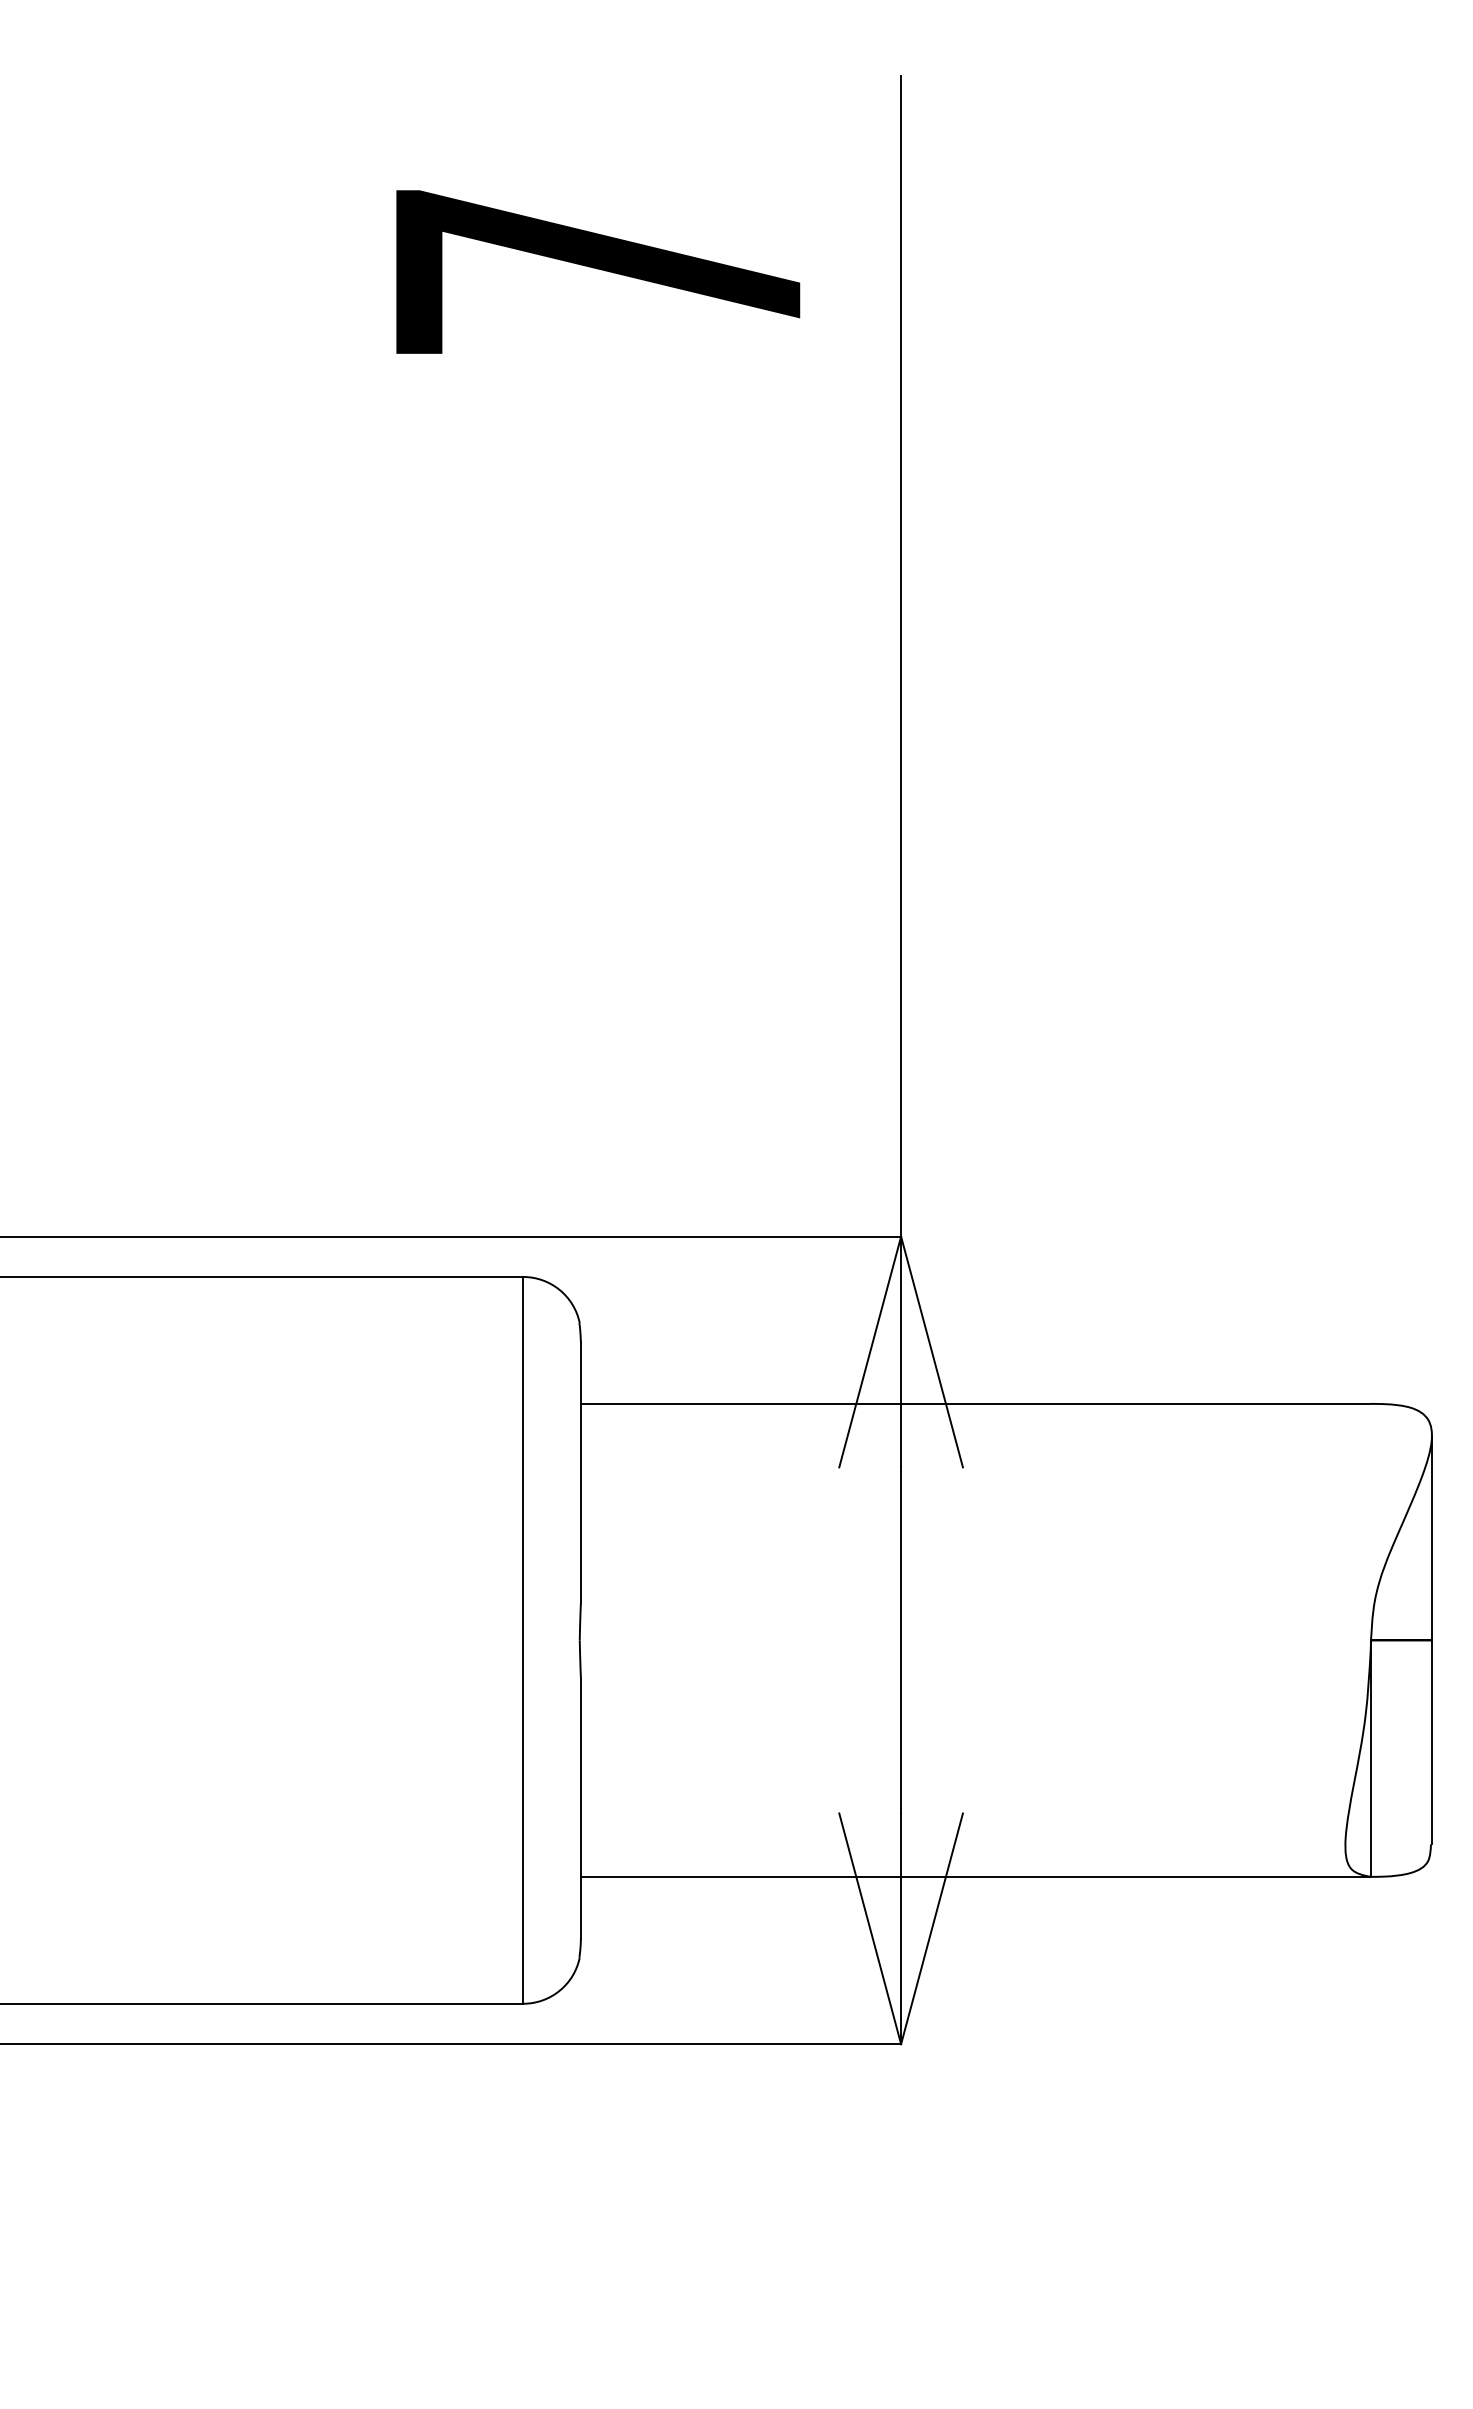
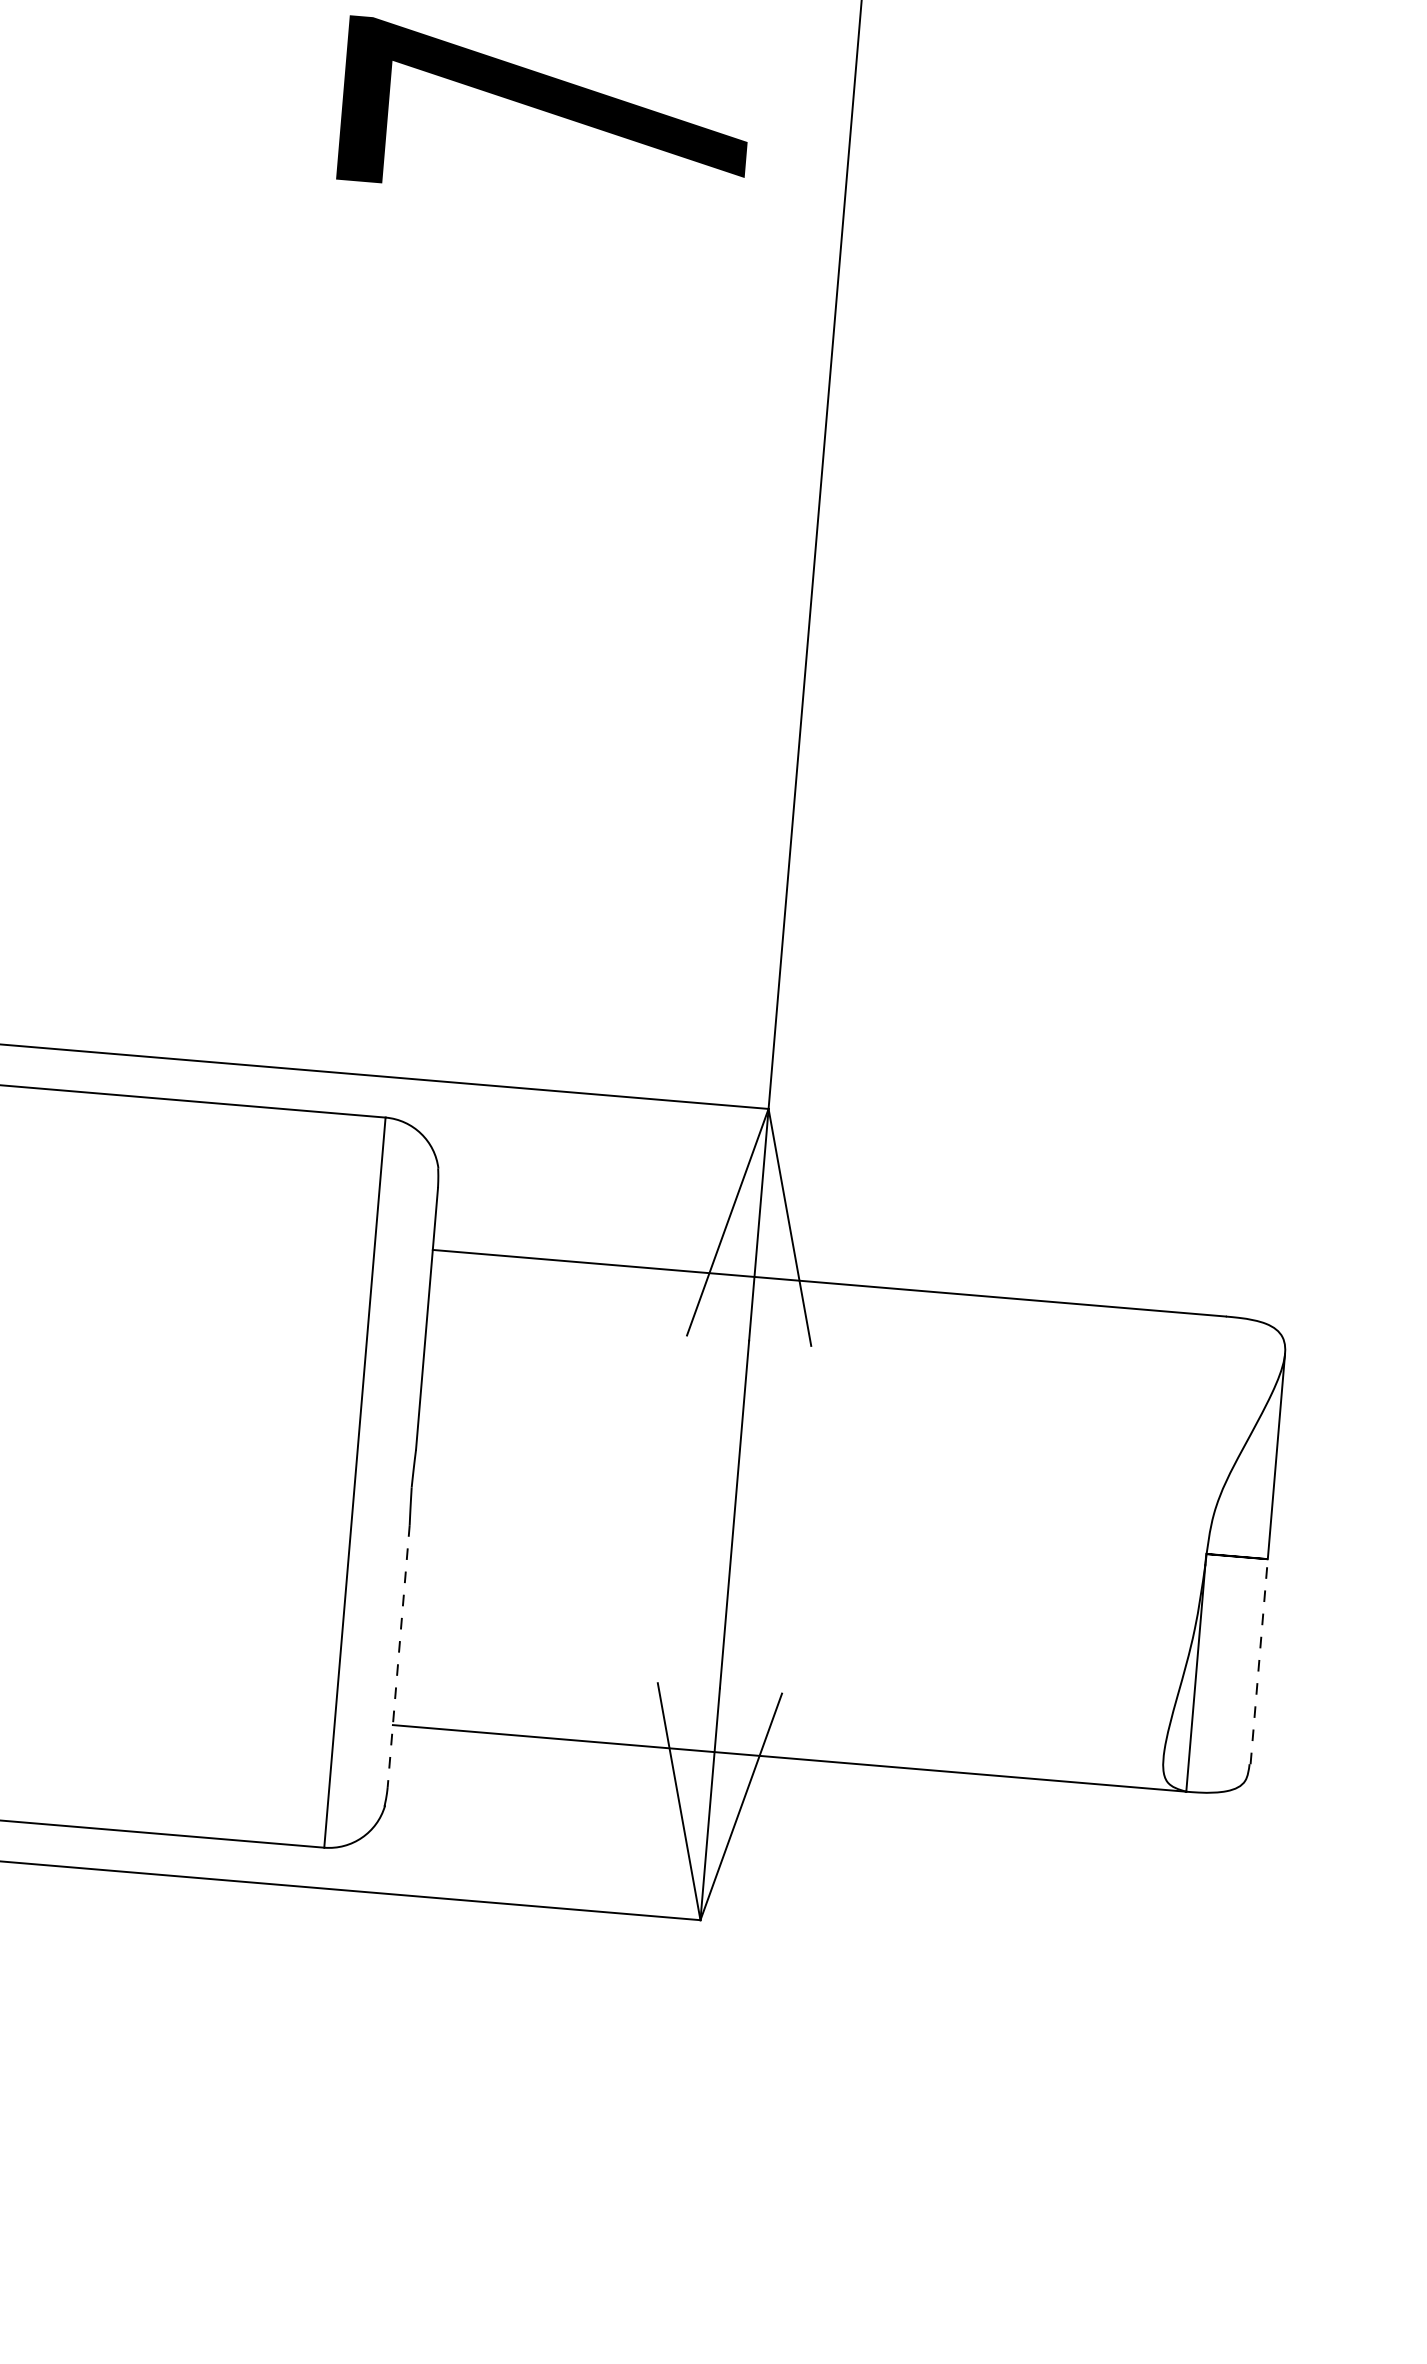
line: (1431, 1741) -> (1258, 1660), solid -> dashed
line: (580, 1808) -> (398, 1656), solid -> dashed

